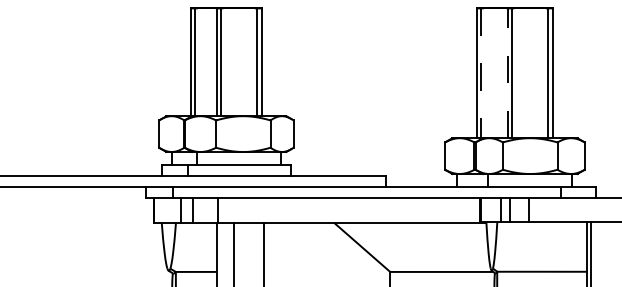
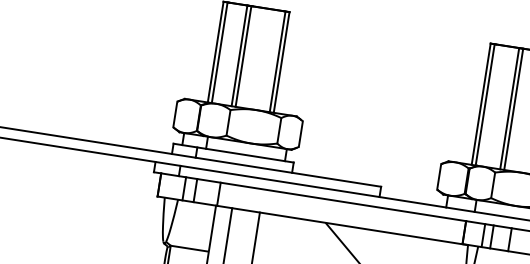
line: (481, 73) -> (485, 105), dashed -> solid
line: (507, 73) -> (509, 108), dashed -> solid

